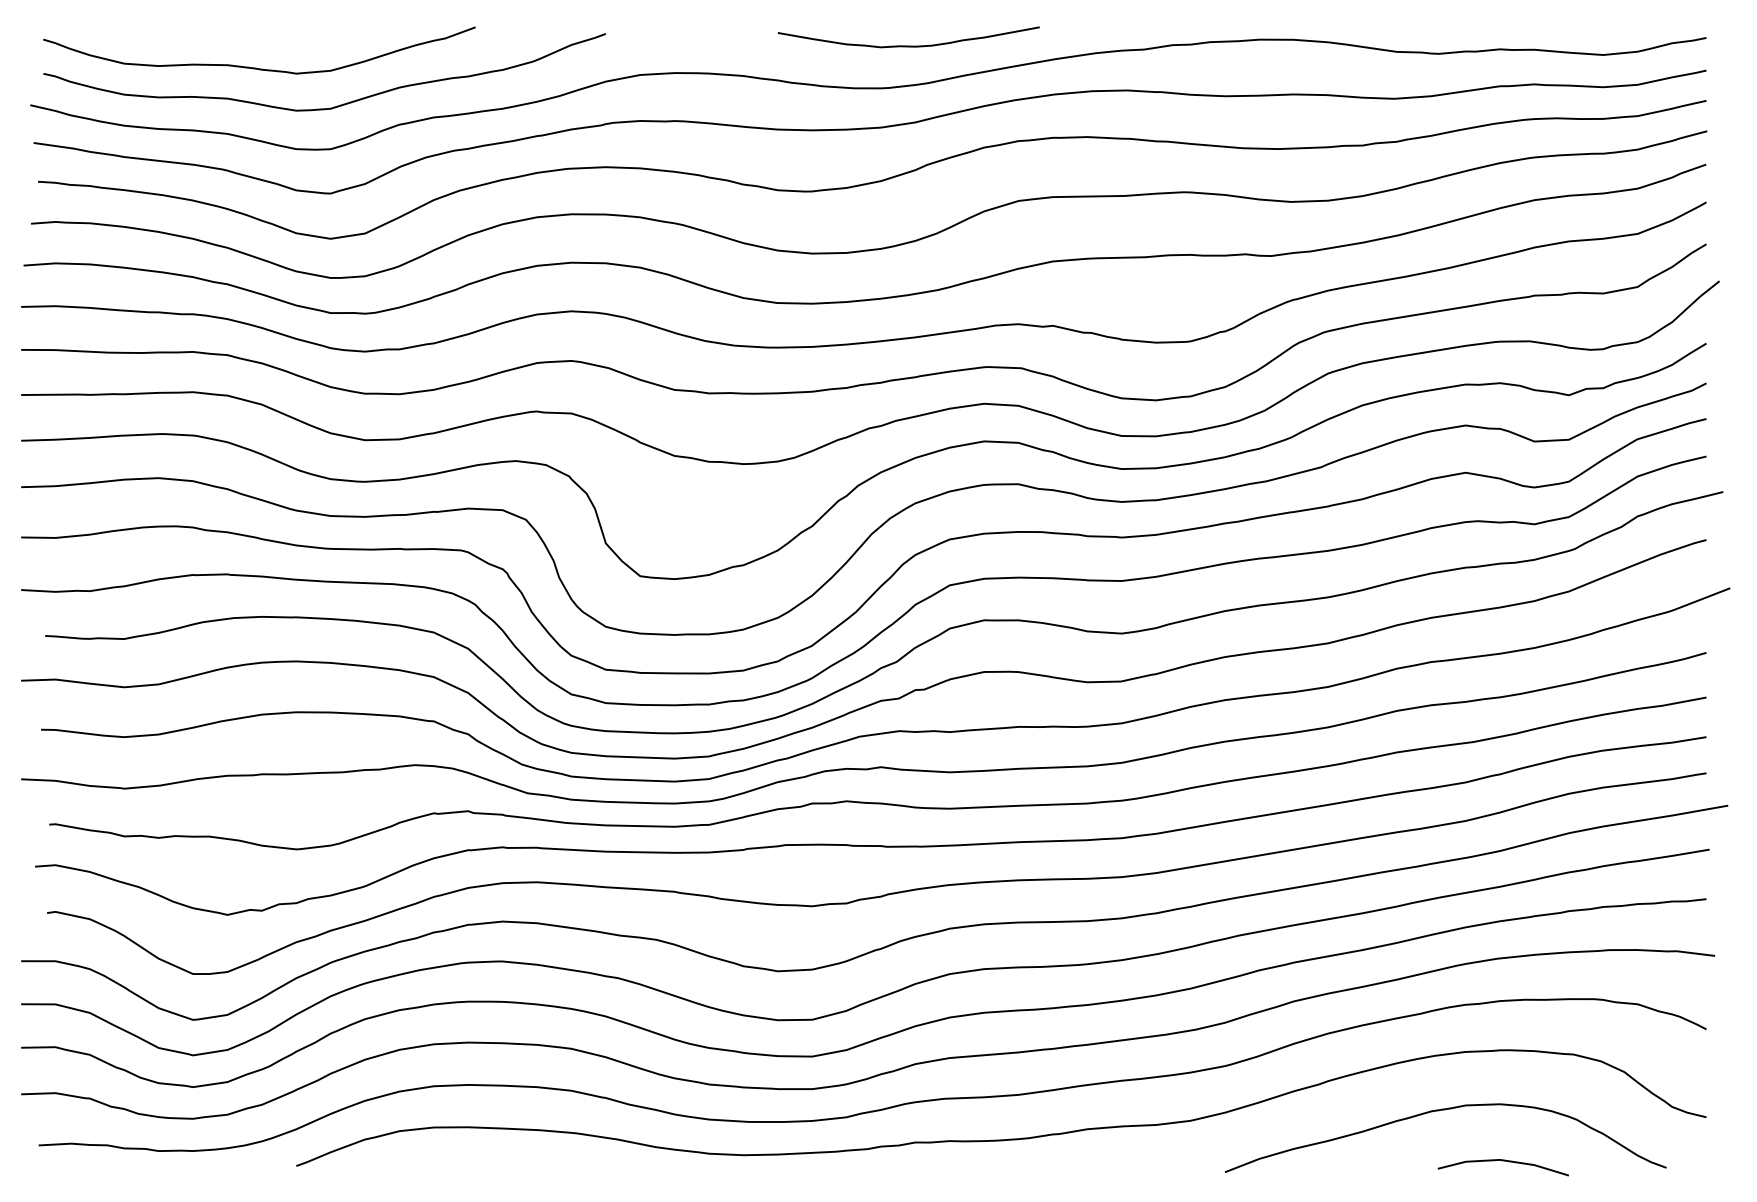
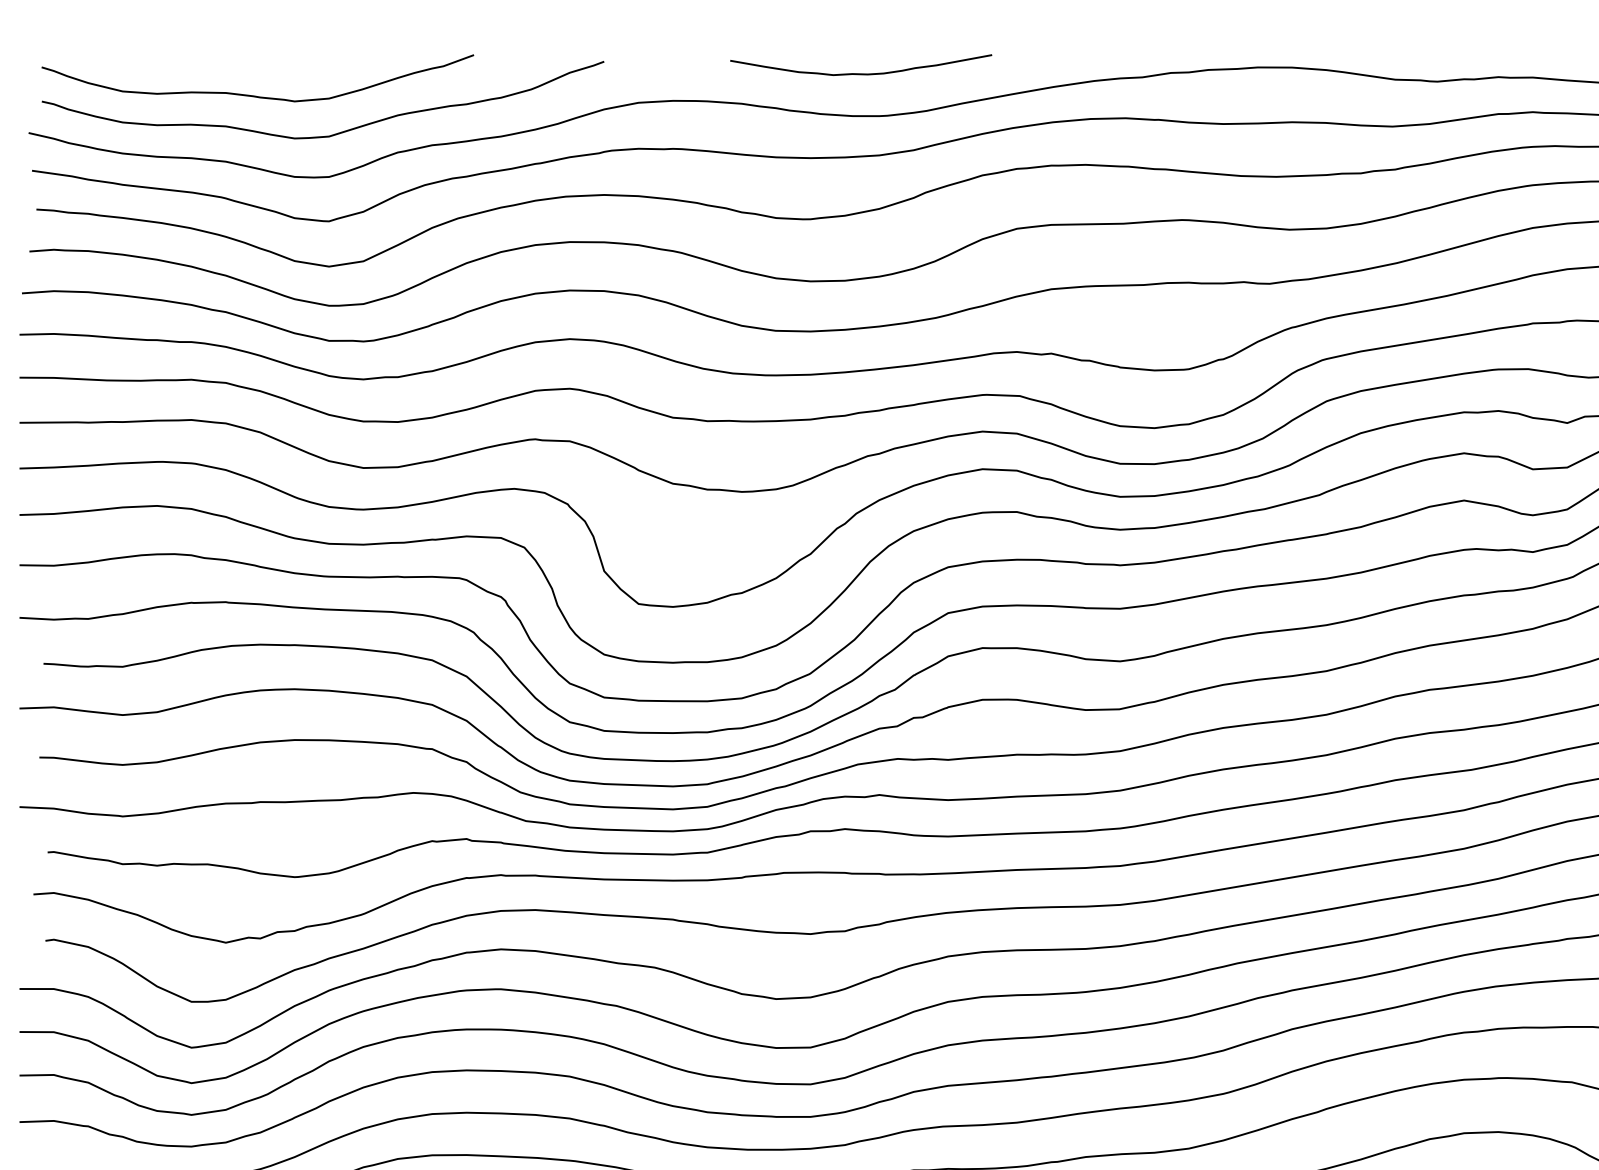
curve: (908, 45) -> (860, 73), moved

